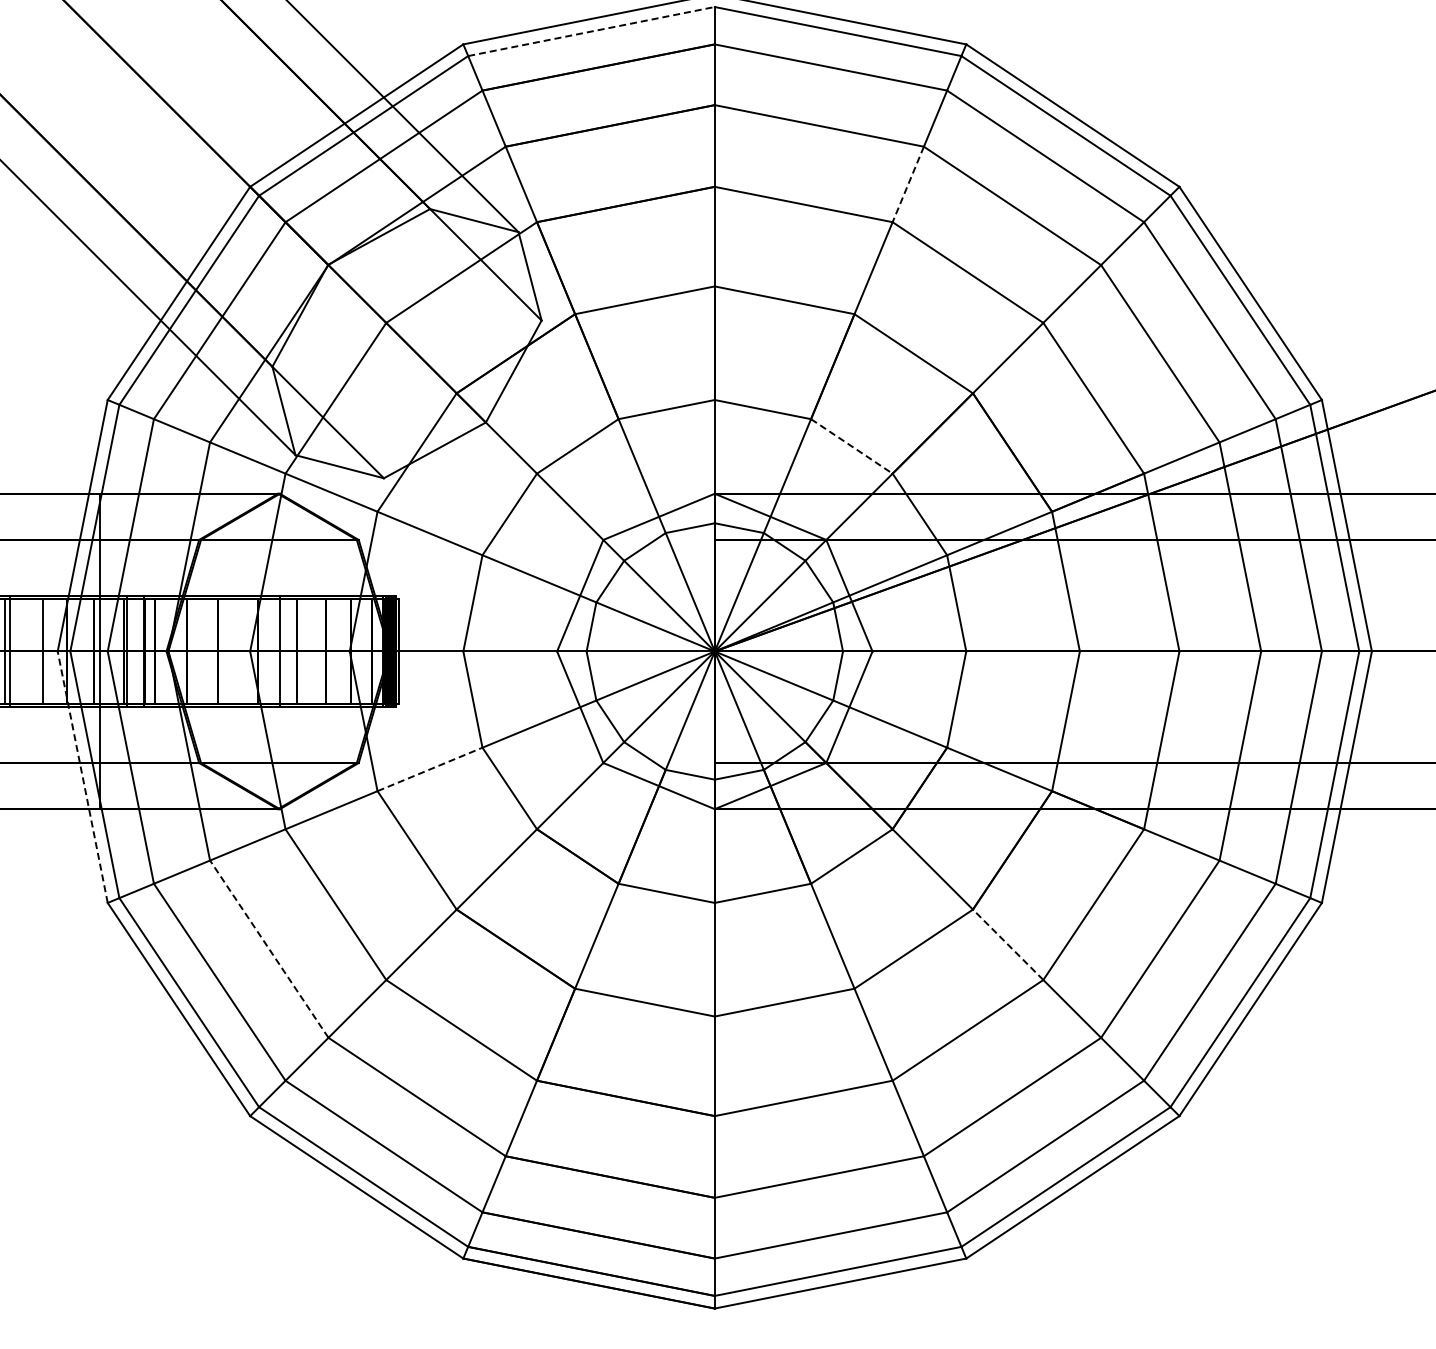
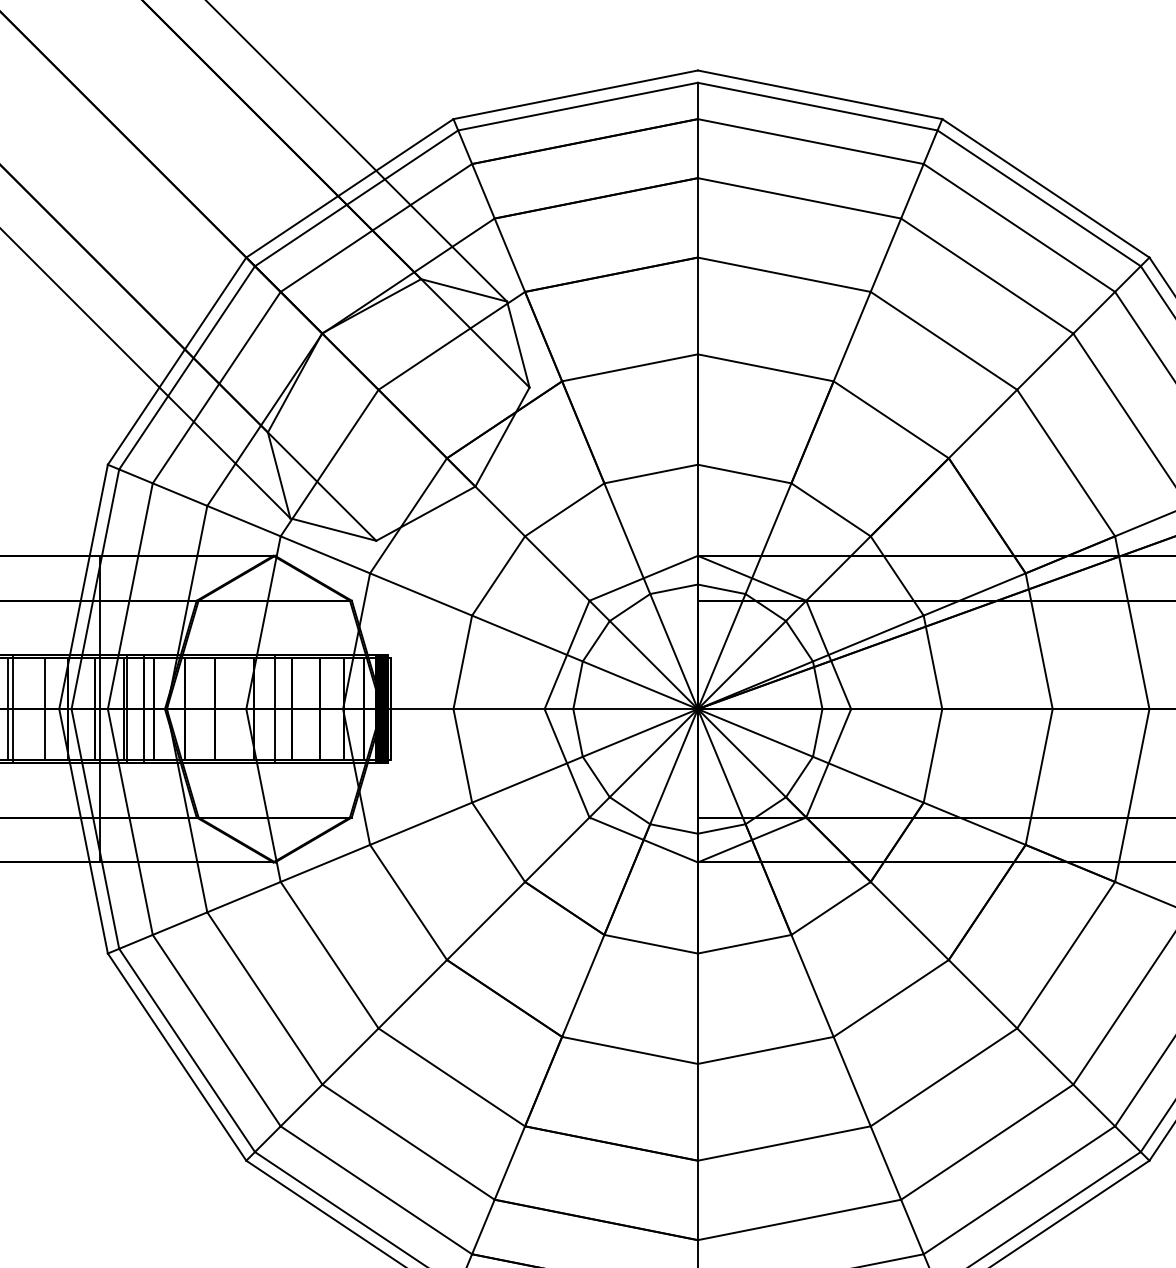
line: (591, 31) -> (578, 106), dashed -> solid
line: (908, 184) -> (886, 255), dashed -> solid
line: (852, 446) -> (831, 509), dashed -> solid
line: (430, 769) -> (421, 823), dashed -> solid
line: (82, 776) -> (83, 830), dashed -> solid
line: (1008, 944) -> (983, 993), dashed -> solid
line: (269, 949) -> (265, 998), dashed -> solid

